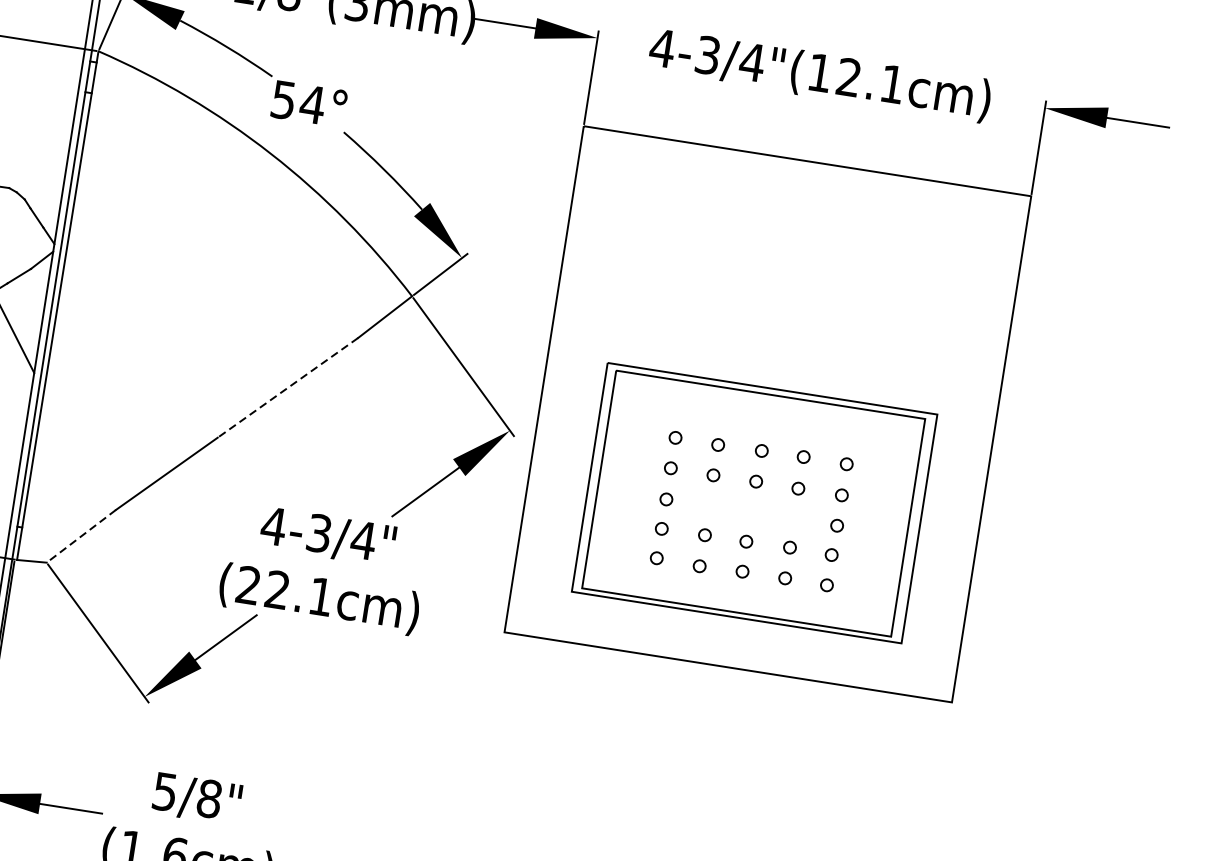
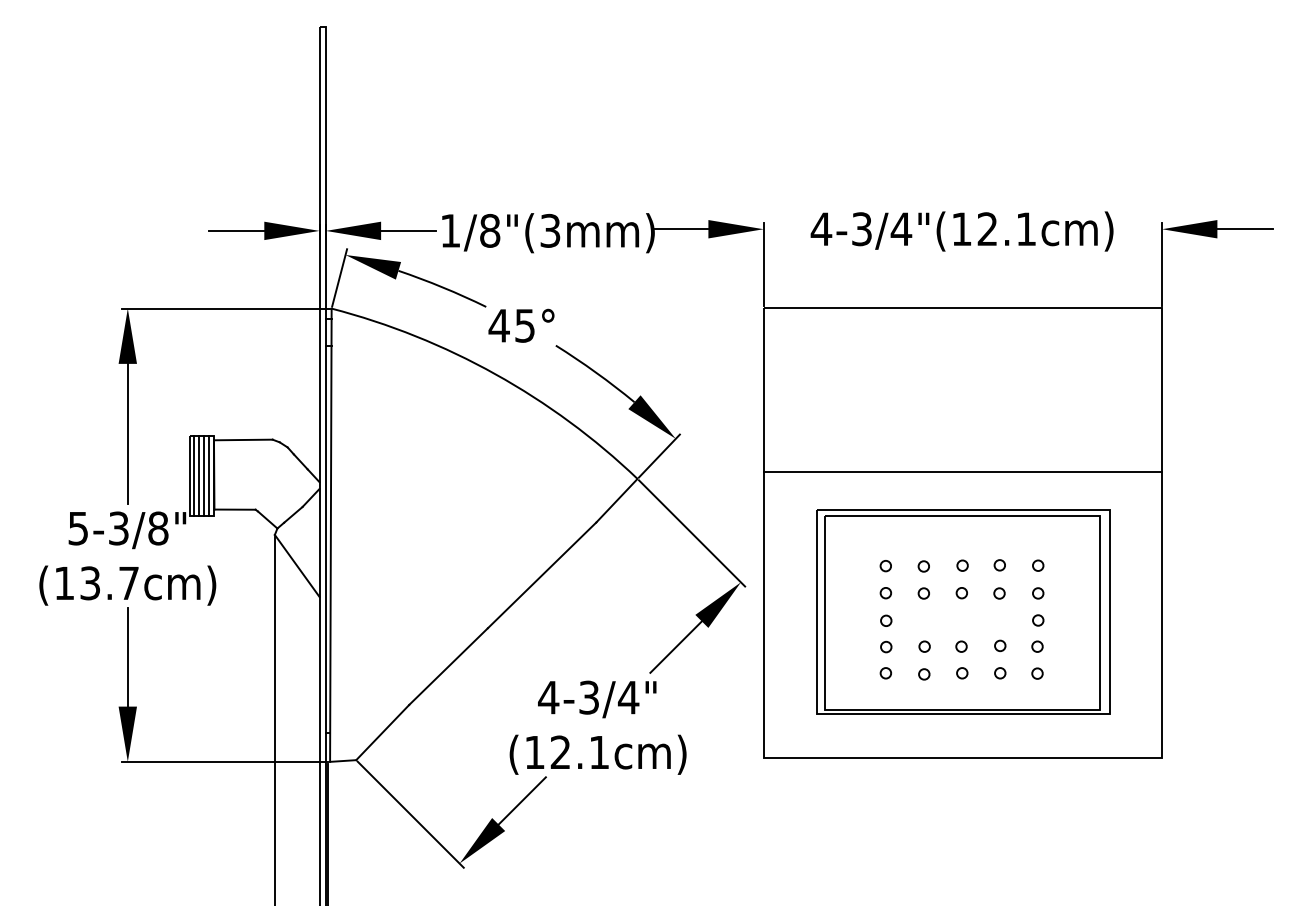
text: (297, 101) -> (511, 325), 54° -> 45°
line: (778, 345) -> (962, 471), added
line: (288, 388) -> (542, 575), dashed -> solid
line: (81, 536) -> (382, 732), dashed -> solid
text: (248, 584) -> (534, 751), (22.1cm) -> (12.1cm)

